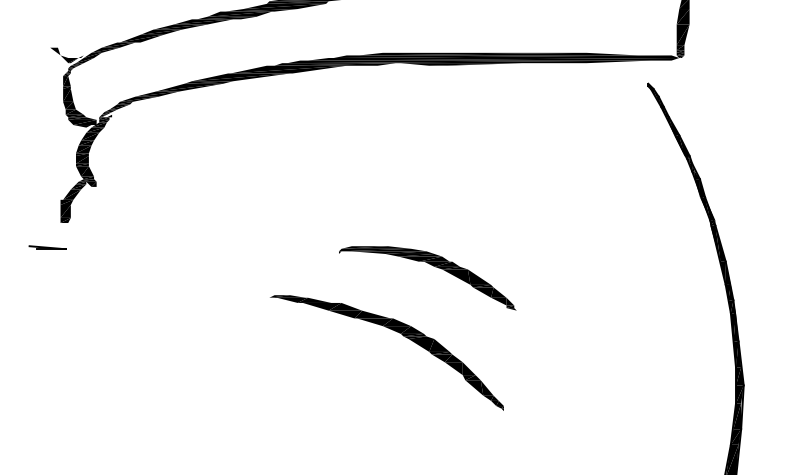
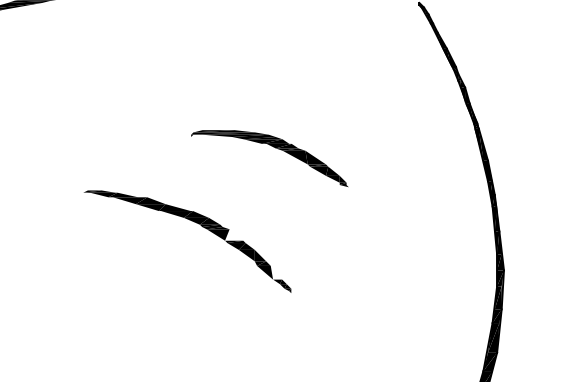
part: (433, 266) -> (274, 148), moved
fill: (439, 345) -> (234, 235), removed
fill: (486, 387) -> (275, 272), removed

